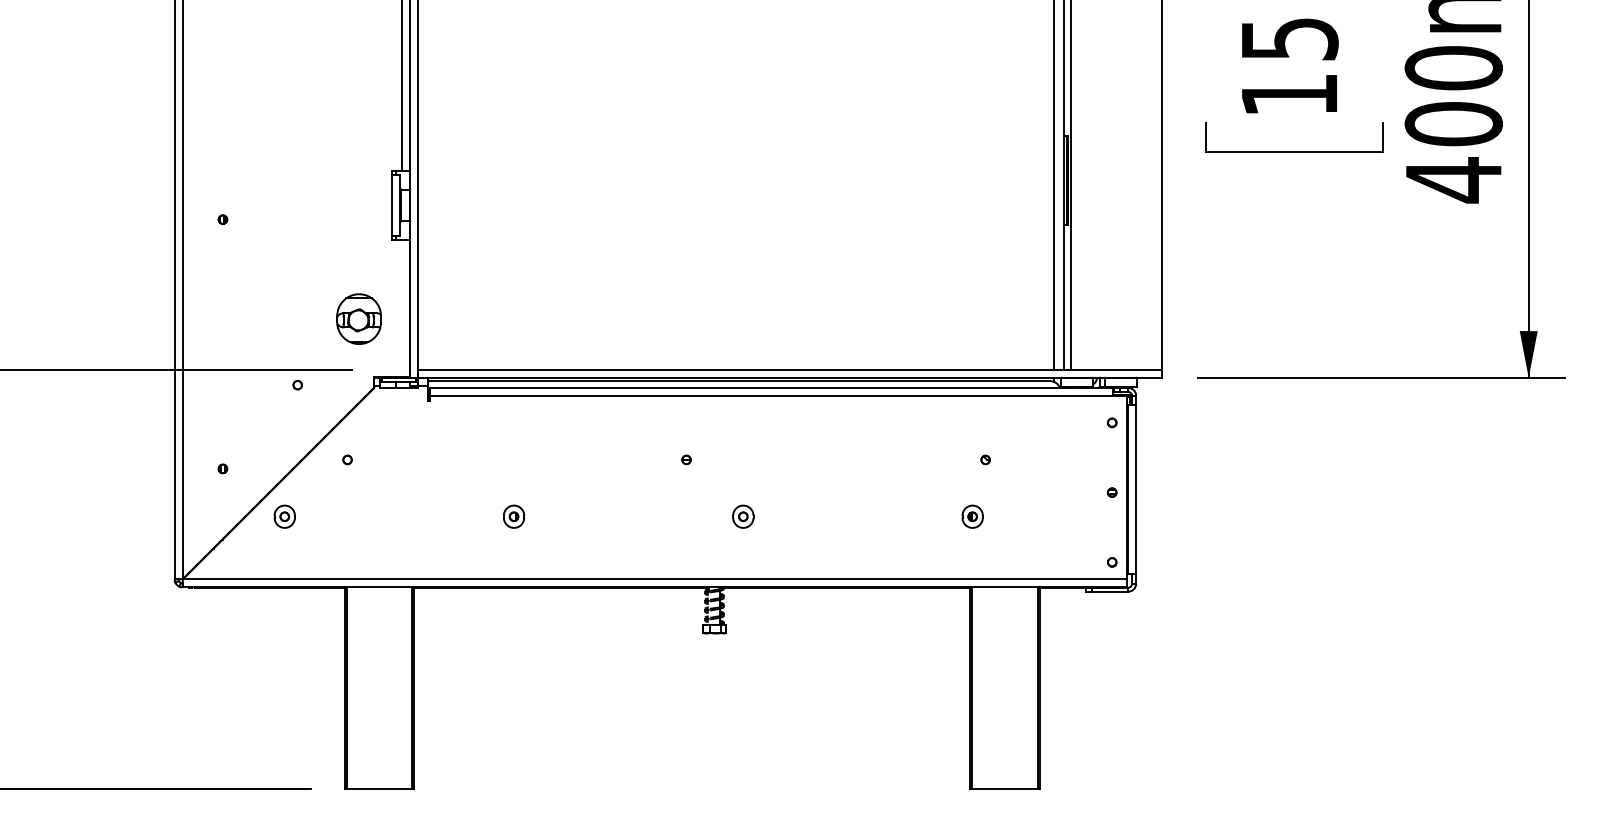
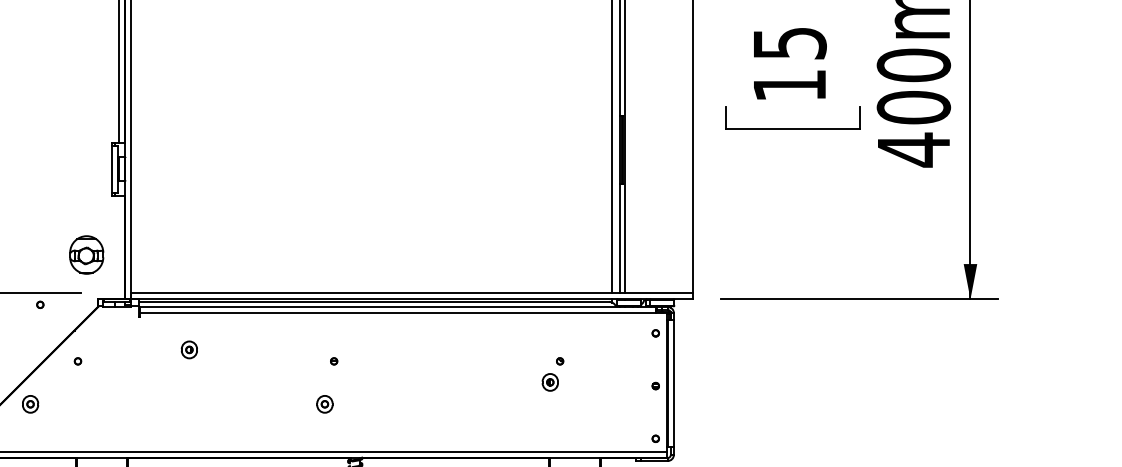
part: (514, 516) -> (189, 349), moved
part: (743, 516) -> (325, 404), moved
part: (972, 516) -> (550, 382), moved

